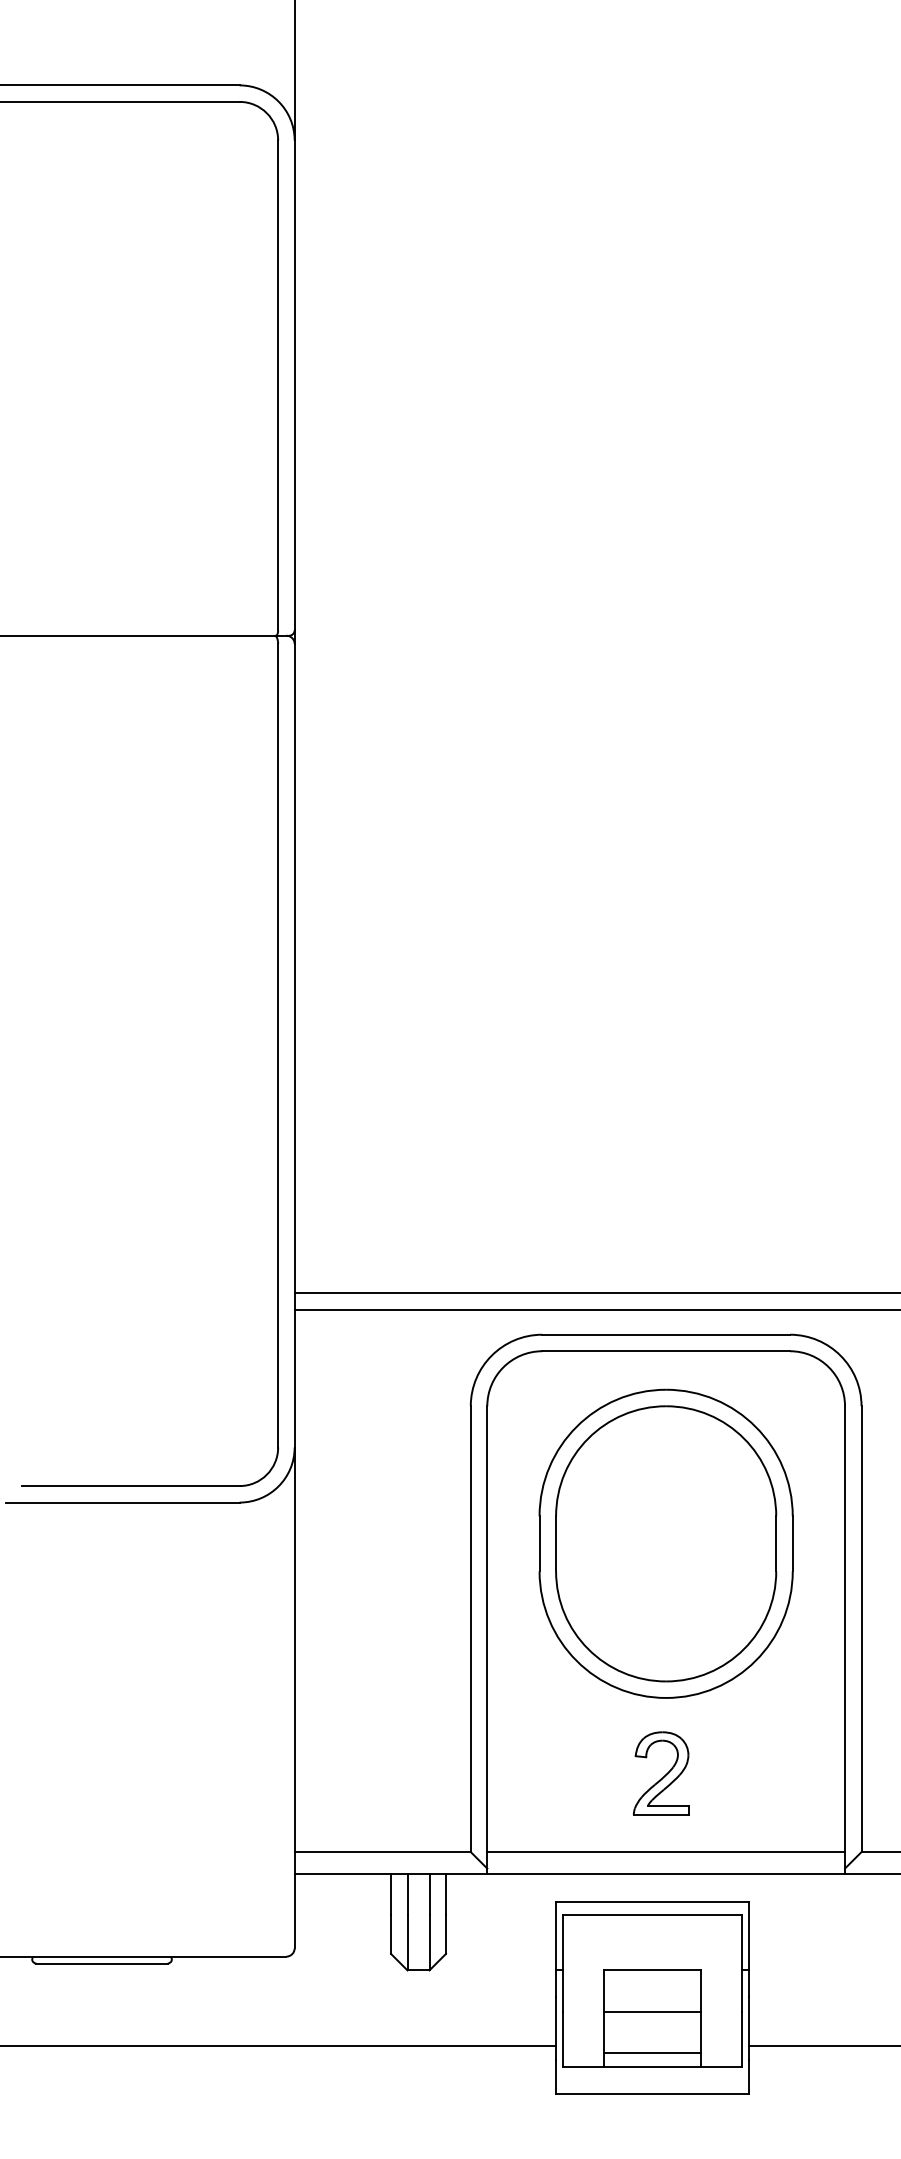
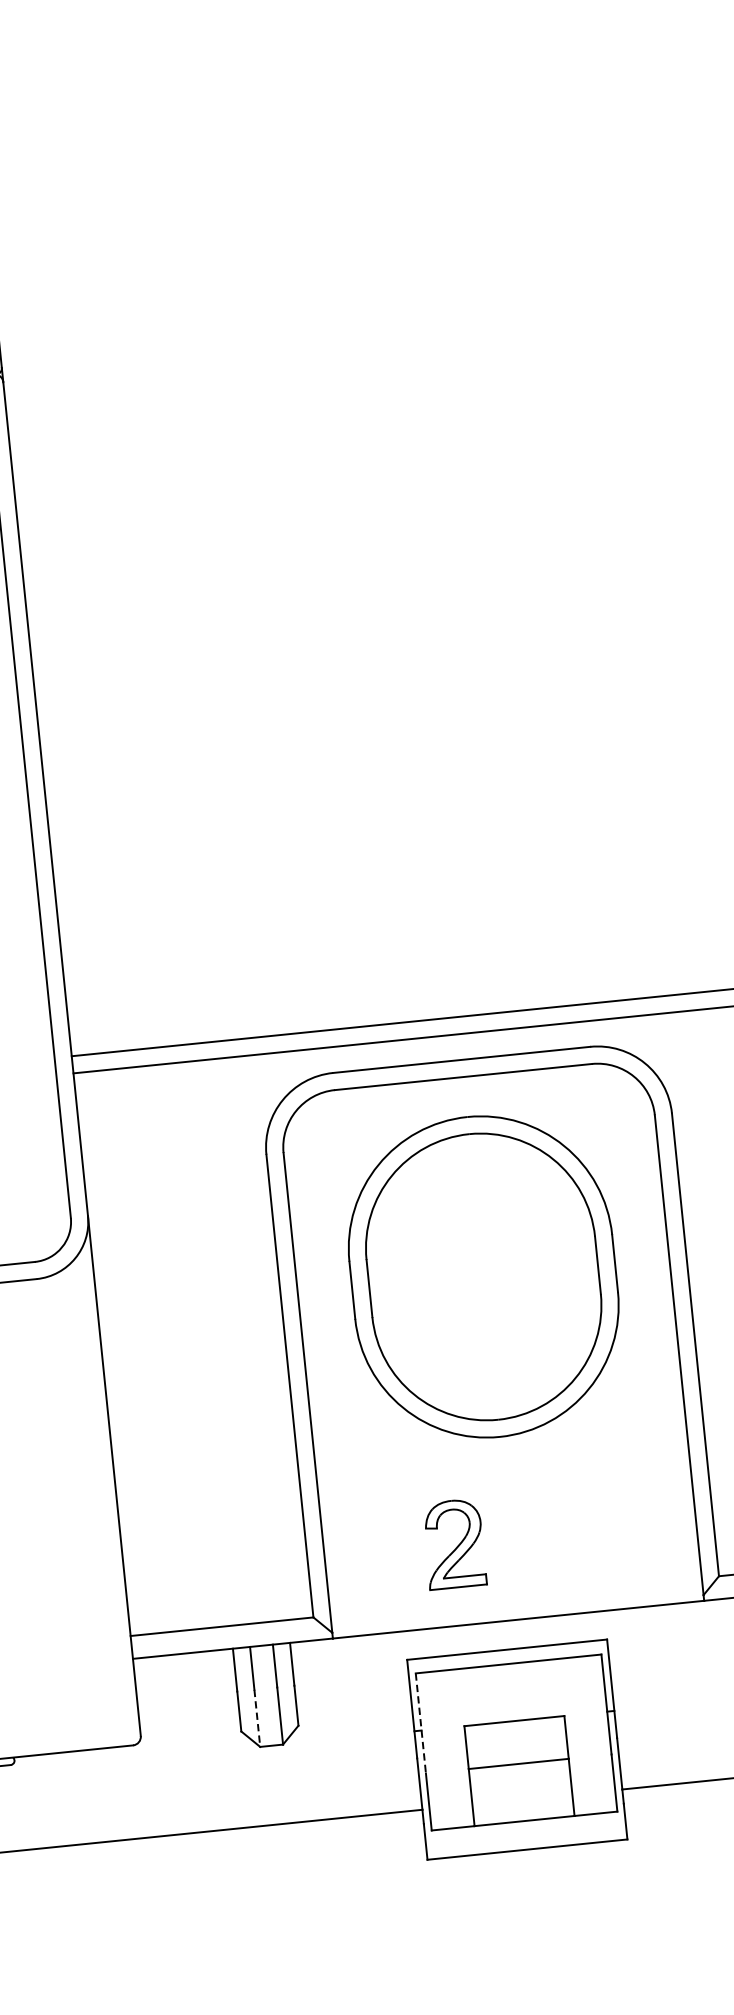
part: (661, 1773) -> (454, 1543), moved
line: (666, 1852) -> (516, 1597), removed
line: (407, 1942) -> (257, 1717), solid -> dashed
line: (562, 1964) -> (420, 1724), solid -> dashed
line: (652, 2052) -> (523, 1806), removed

